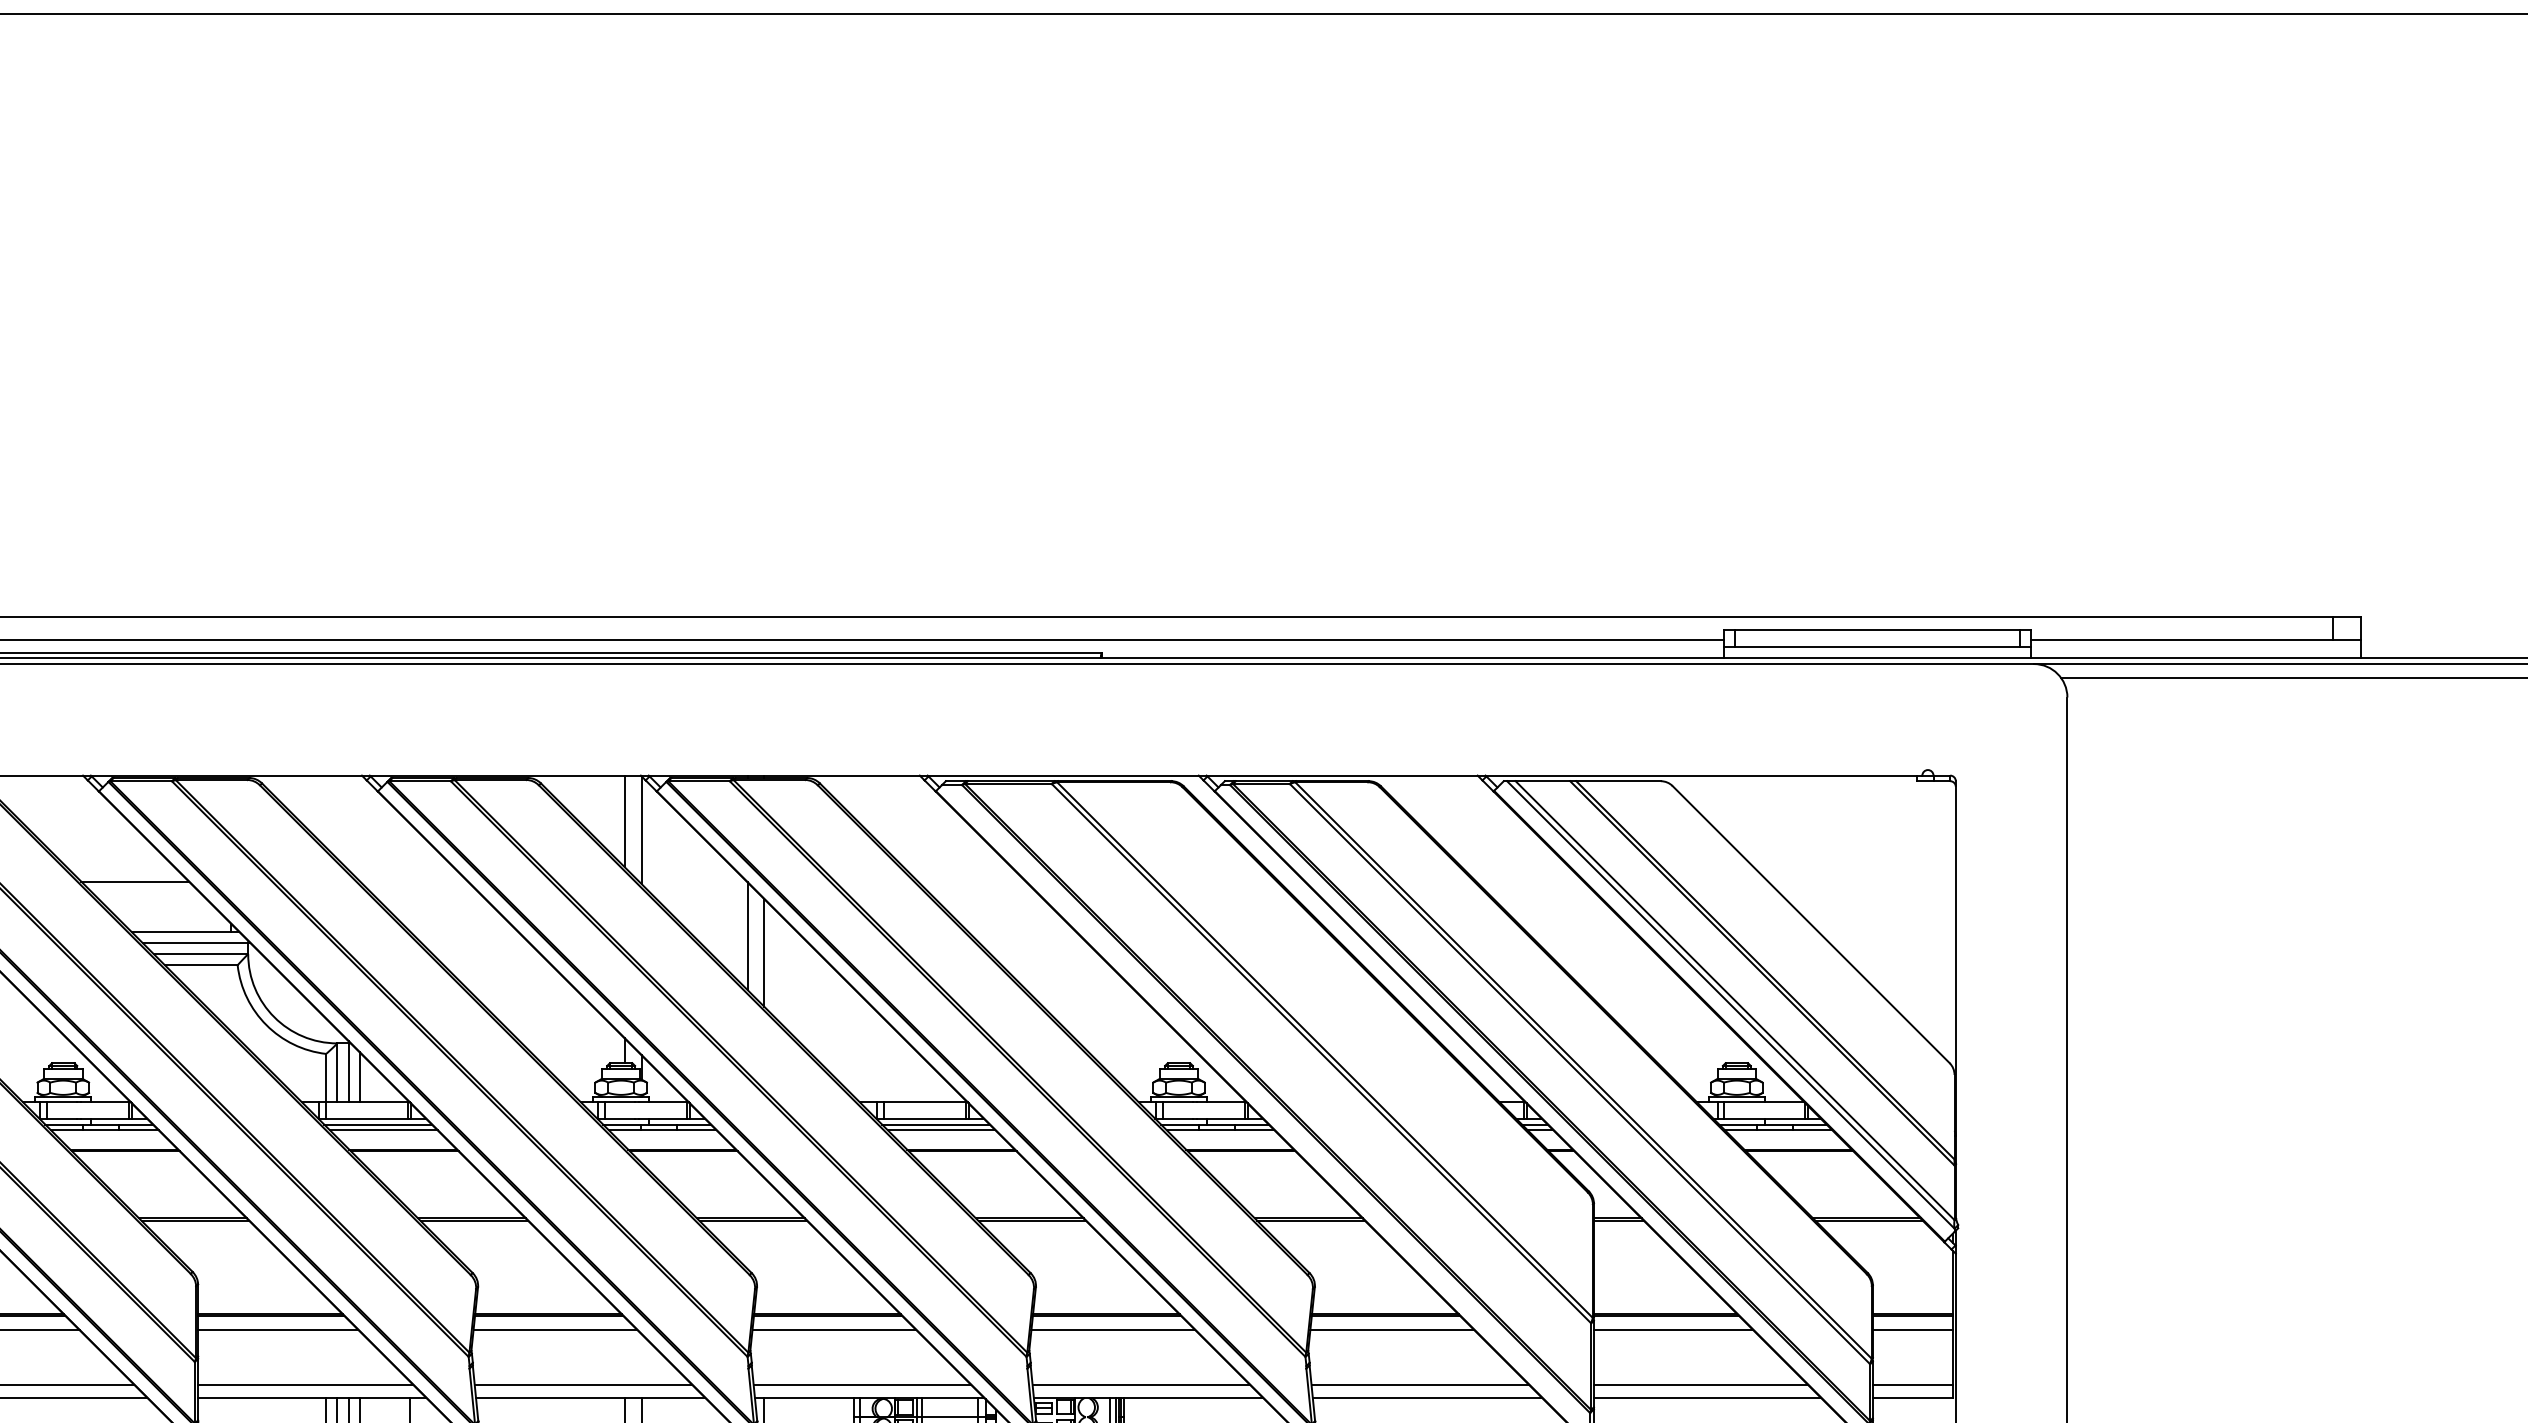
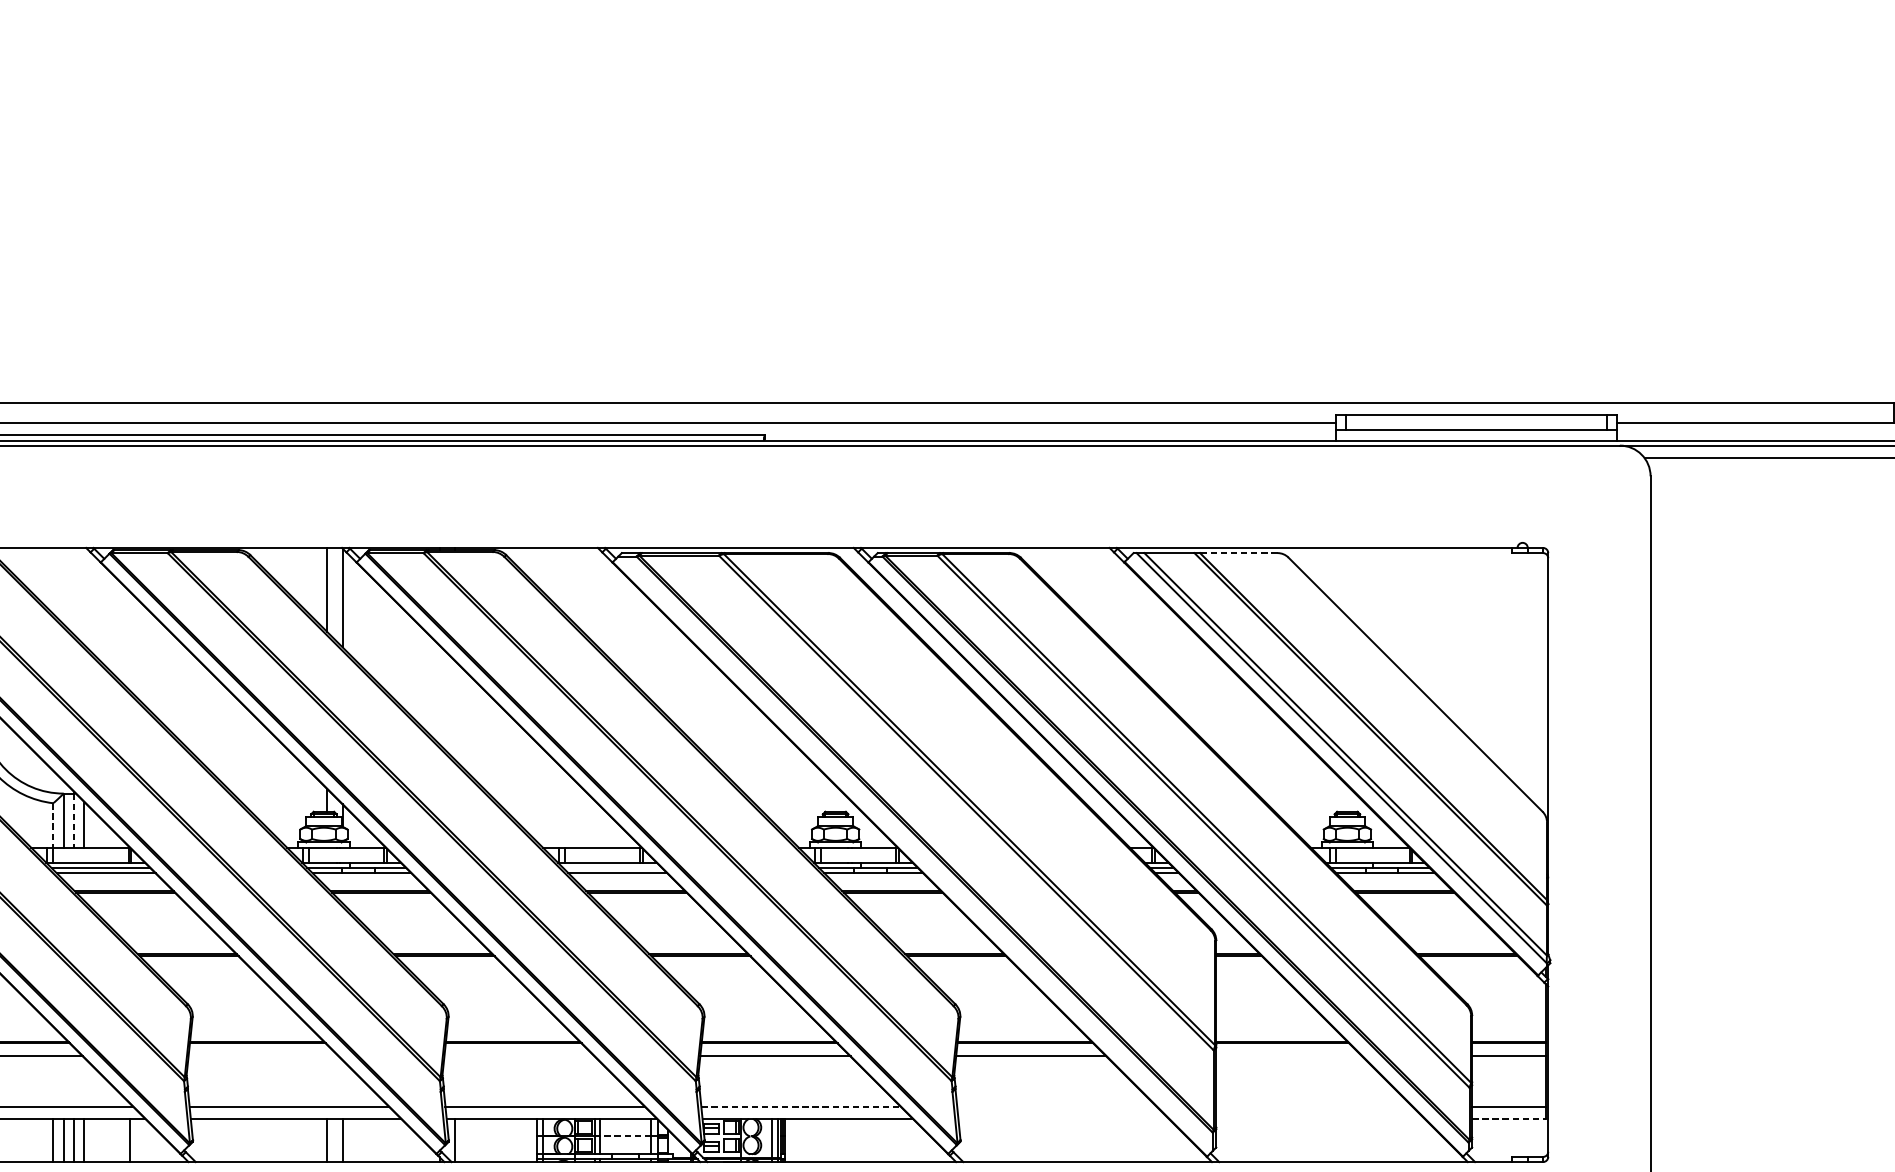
line: (1618, 781) -> (1238, 553), solid -> dashed
line: (747, 935) -> (439, 694), removed
line: (764, 952) -> (455, 710), removed
line: (348, 1073) -> (73, 821), solid -> dashed
line: (326, 1078) -> (53, 825), solid -> dashed
line: (935, 1124) -> (612, 867), removed
line: (555, 1329) -> (263, 1056), removed
line: (834, 1329) -> (519, 1056), removed
line: (1673, 1329) -> (1289, 1056), removed
line: (1141, 1384) -> (801, 1106), solid -> dashed
line: (1420, 1384) -> (1057, 1106), removed
line: (1700, 1384) -> (1314, 1106), removed
line: (1427, 1397) -> (1063, 1118), removed
line: (1707, 1397) -> (1320, 1118), removed
line: (1913, 1397) -> (1509, 1118), solid -> dashed
line: (950, 1417) -> (626, 1136), solid -> dashed

